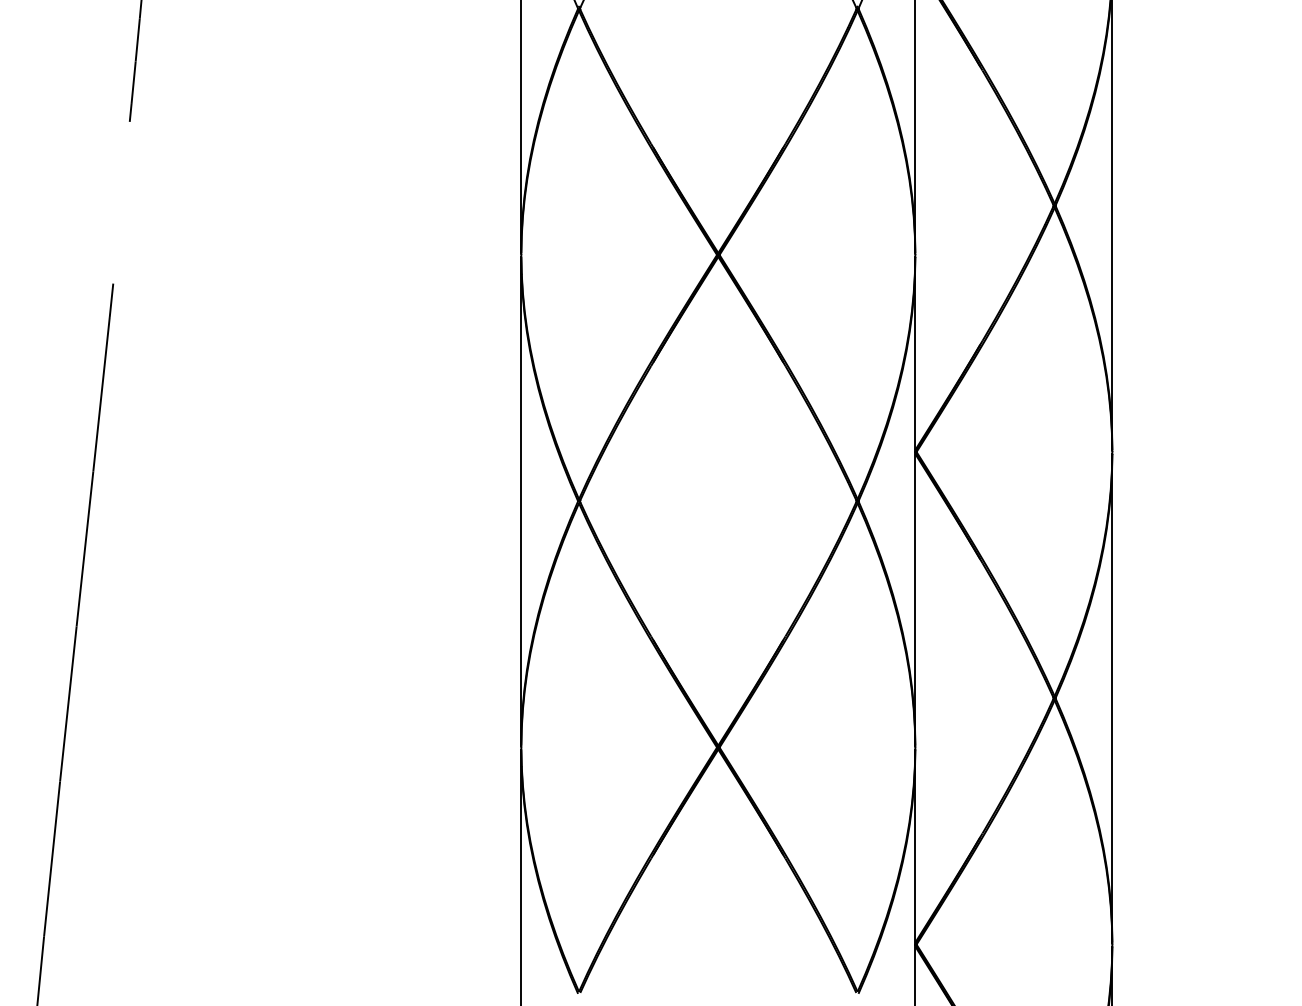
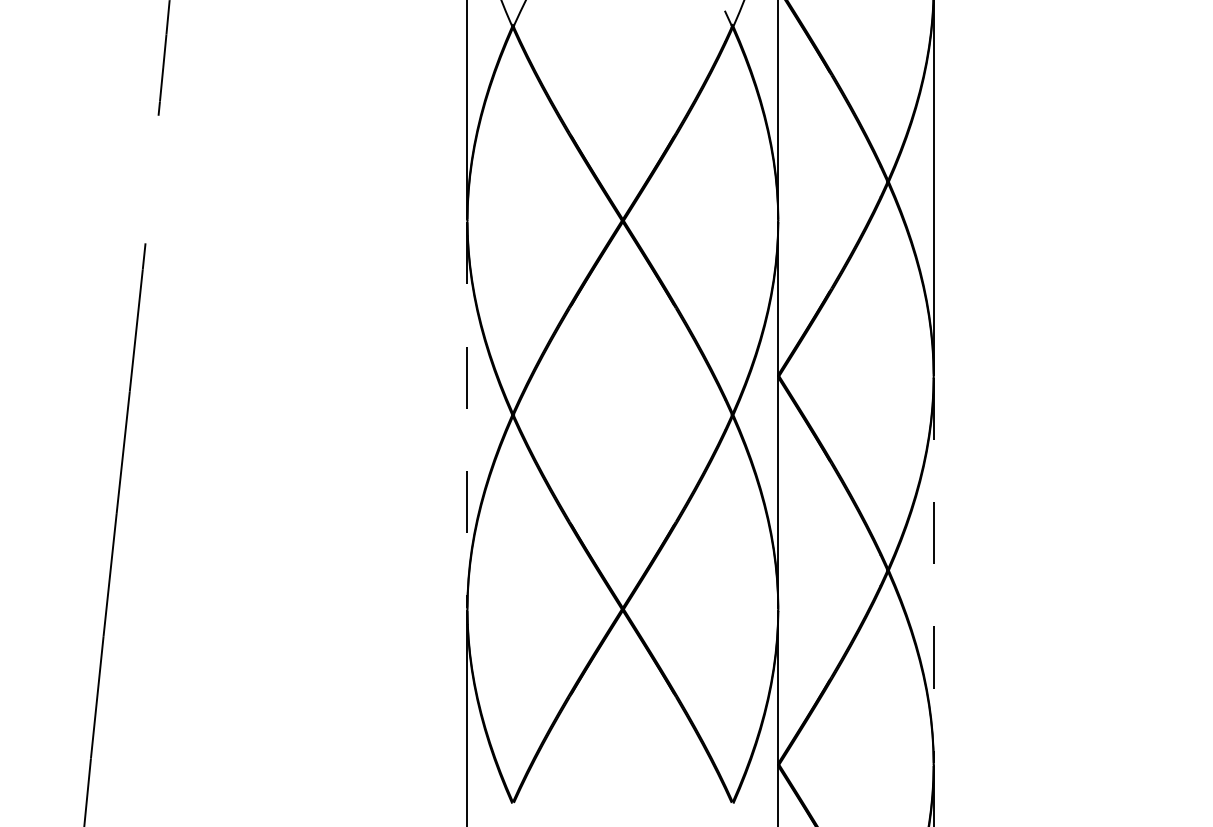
line: (521, 501) -> (467, 415), solid -> dashed
line: (1112, 698) -> (933, 570), solid -> dashed

